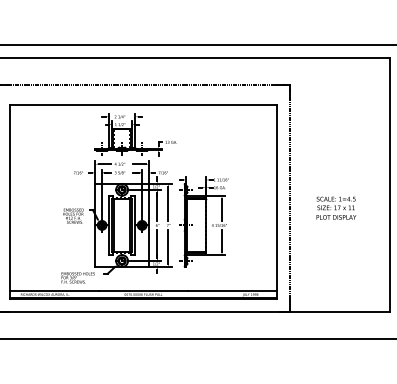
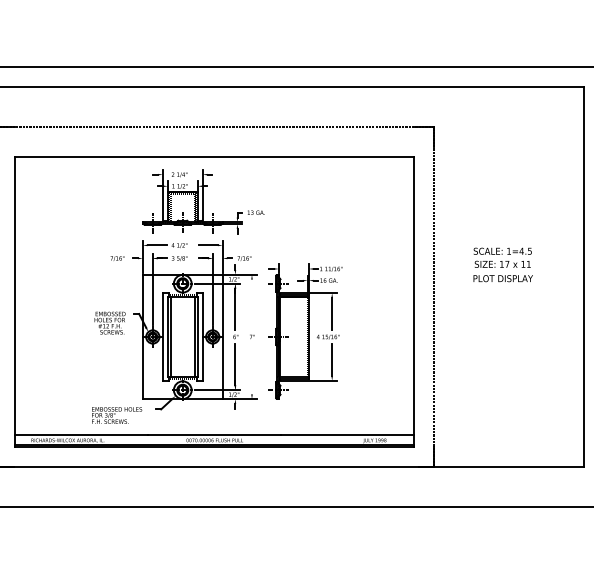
line: (168, 203) -> (252, 304), removed
text: (336, 207) -> (503, 263), moved
line: (168, 246) -> (252, 368), removed

